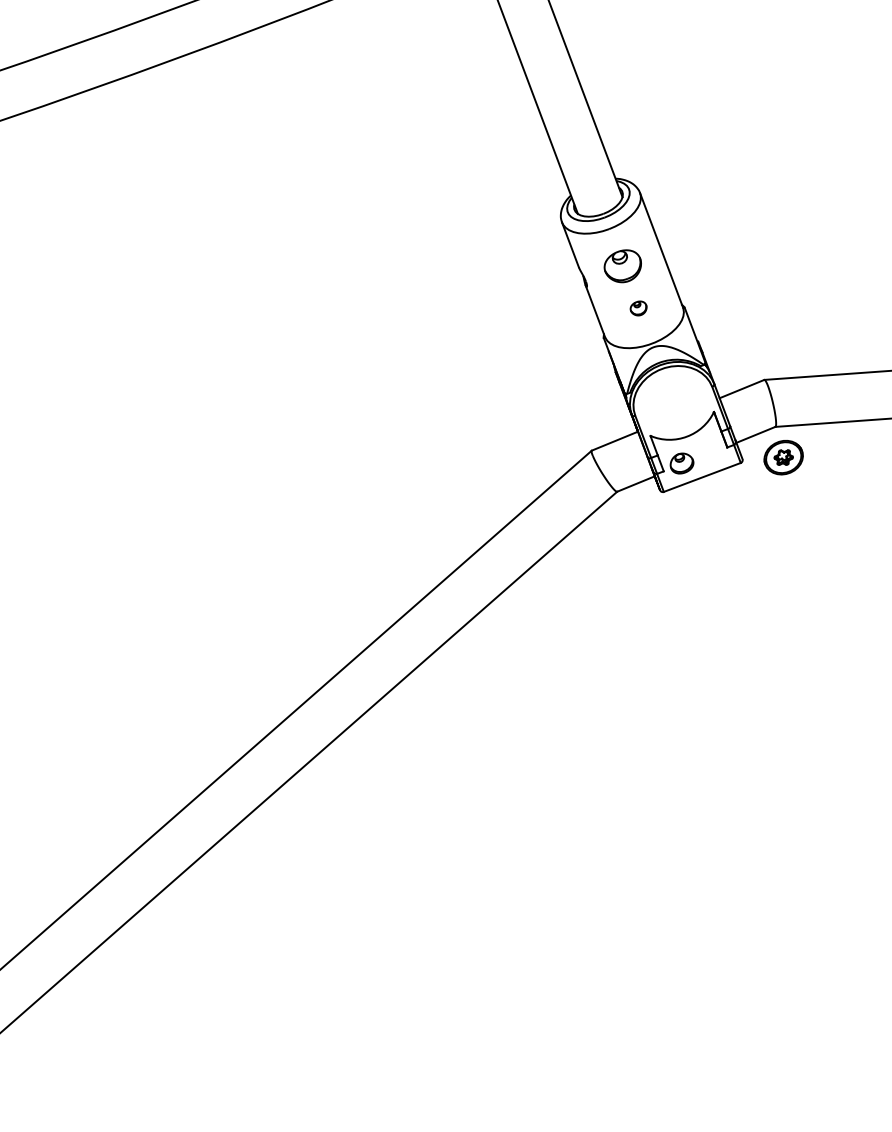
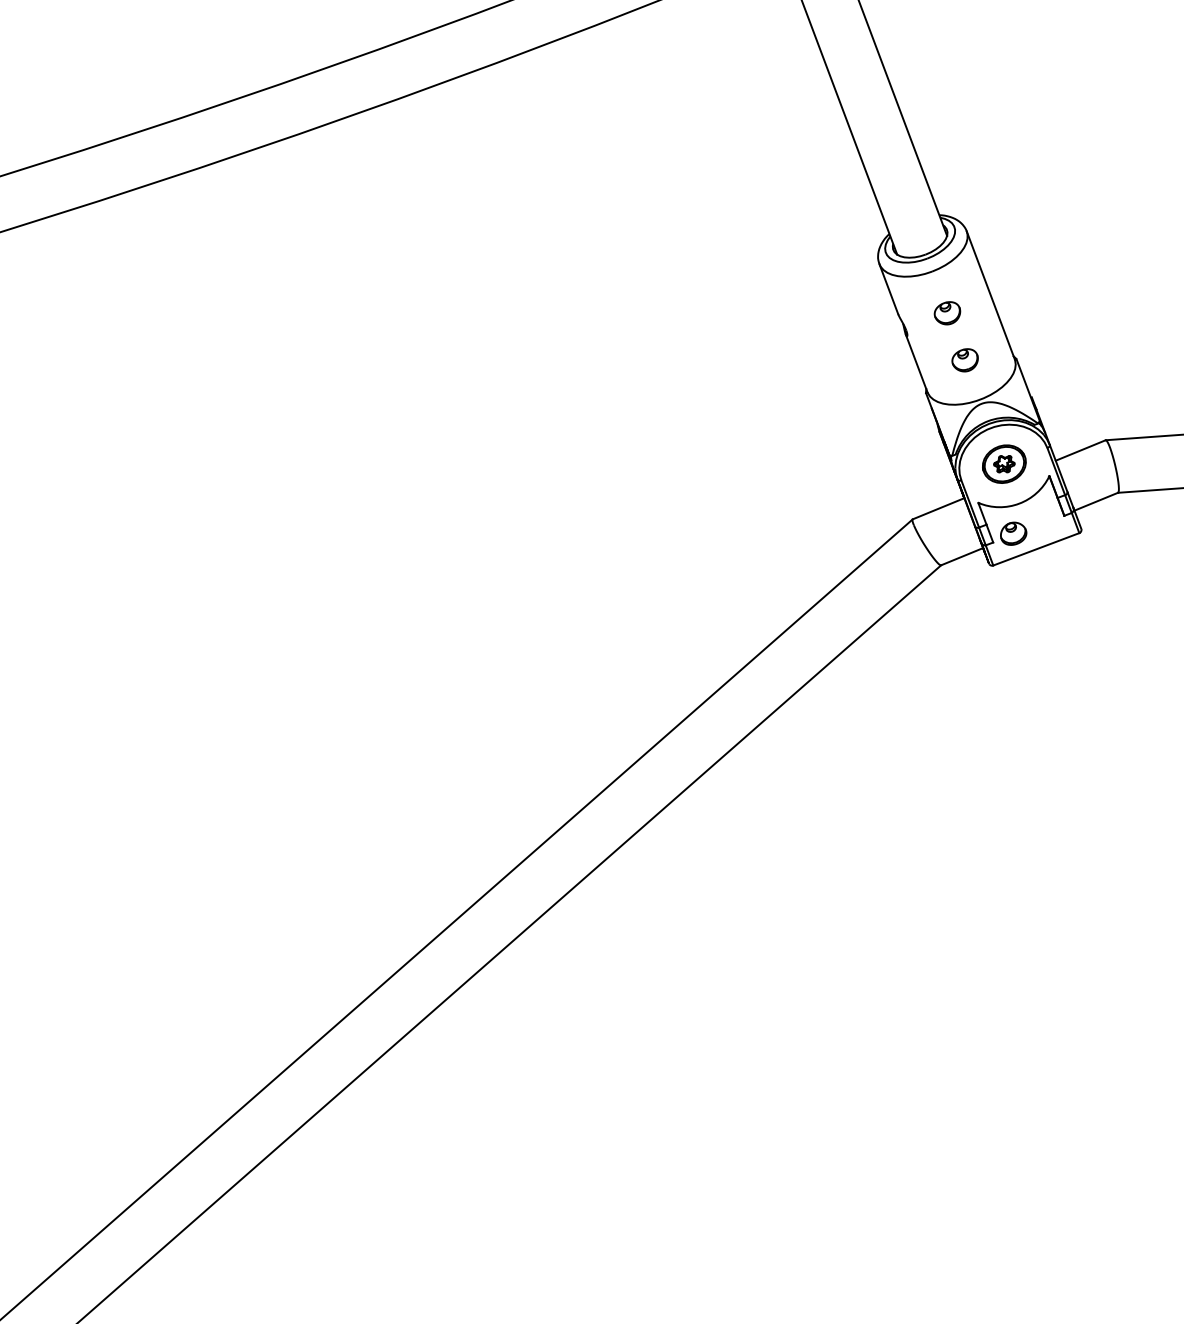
part: (622, 266) -> (947, 313), size x0.62
part: (638, 308) -> (964, 360), size x1.43
part: (783, 457) -> (1004, 463), moved

